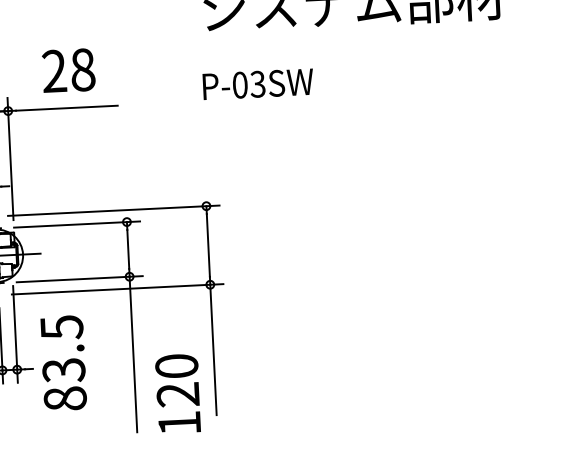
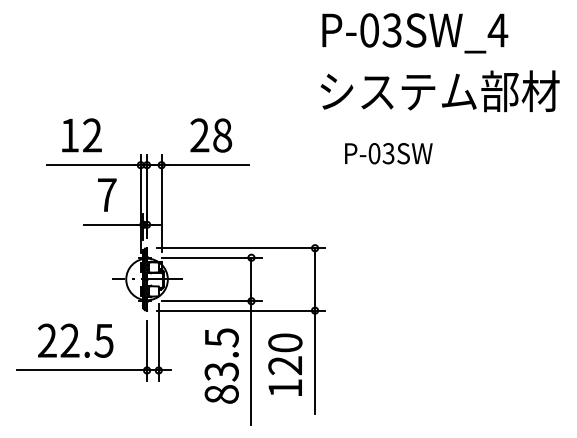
text: (257, 84) -> (388, 153), moved
text: (63, 362) -> (221, 365), moved
text: (178, 393) -> (285, 364), moved

